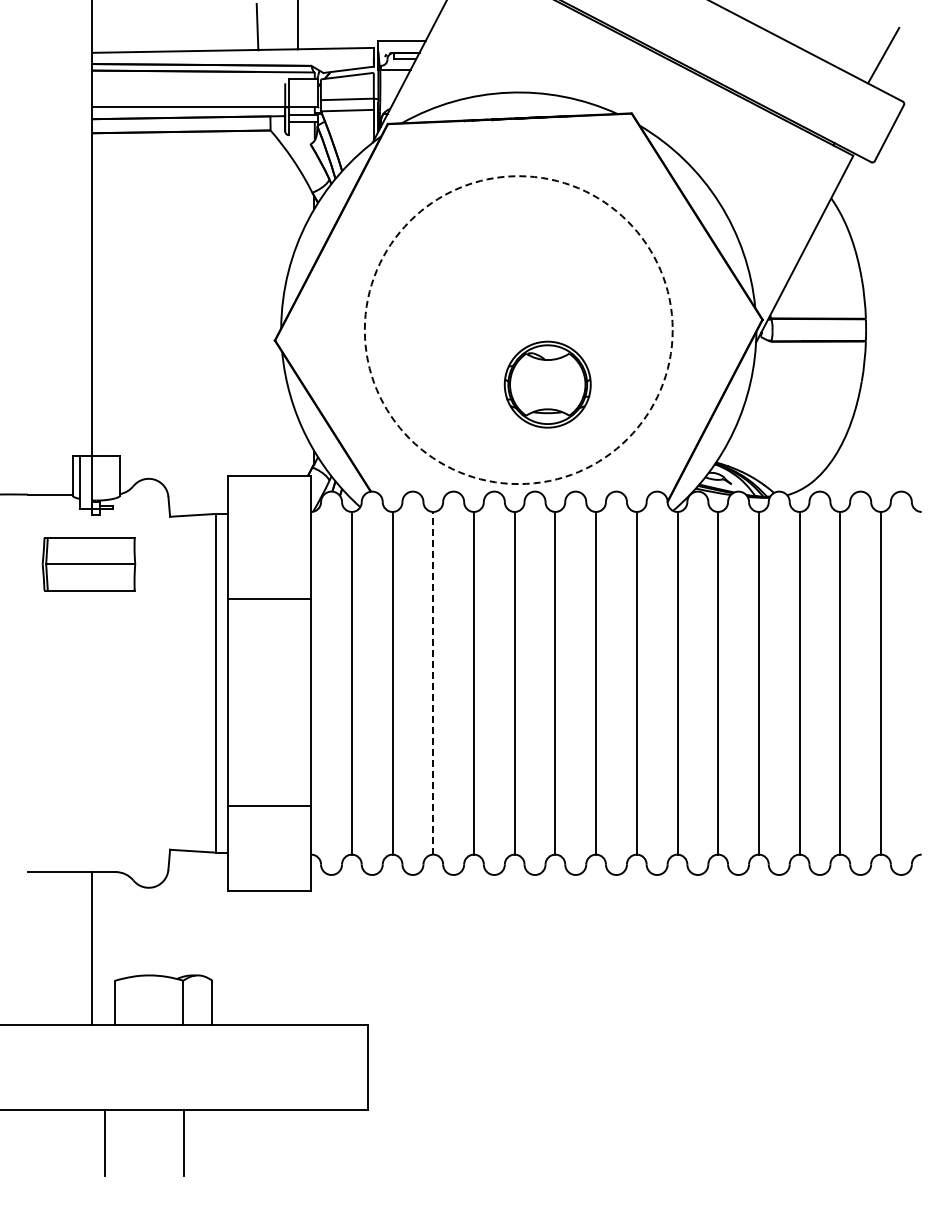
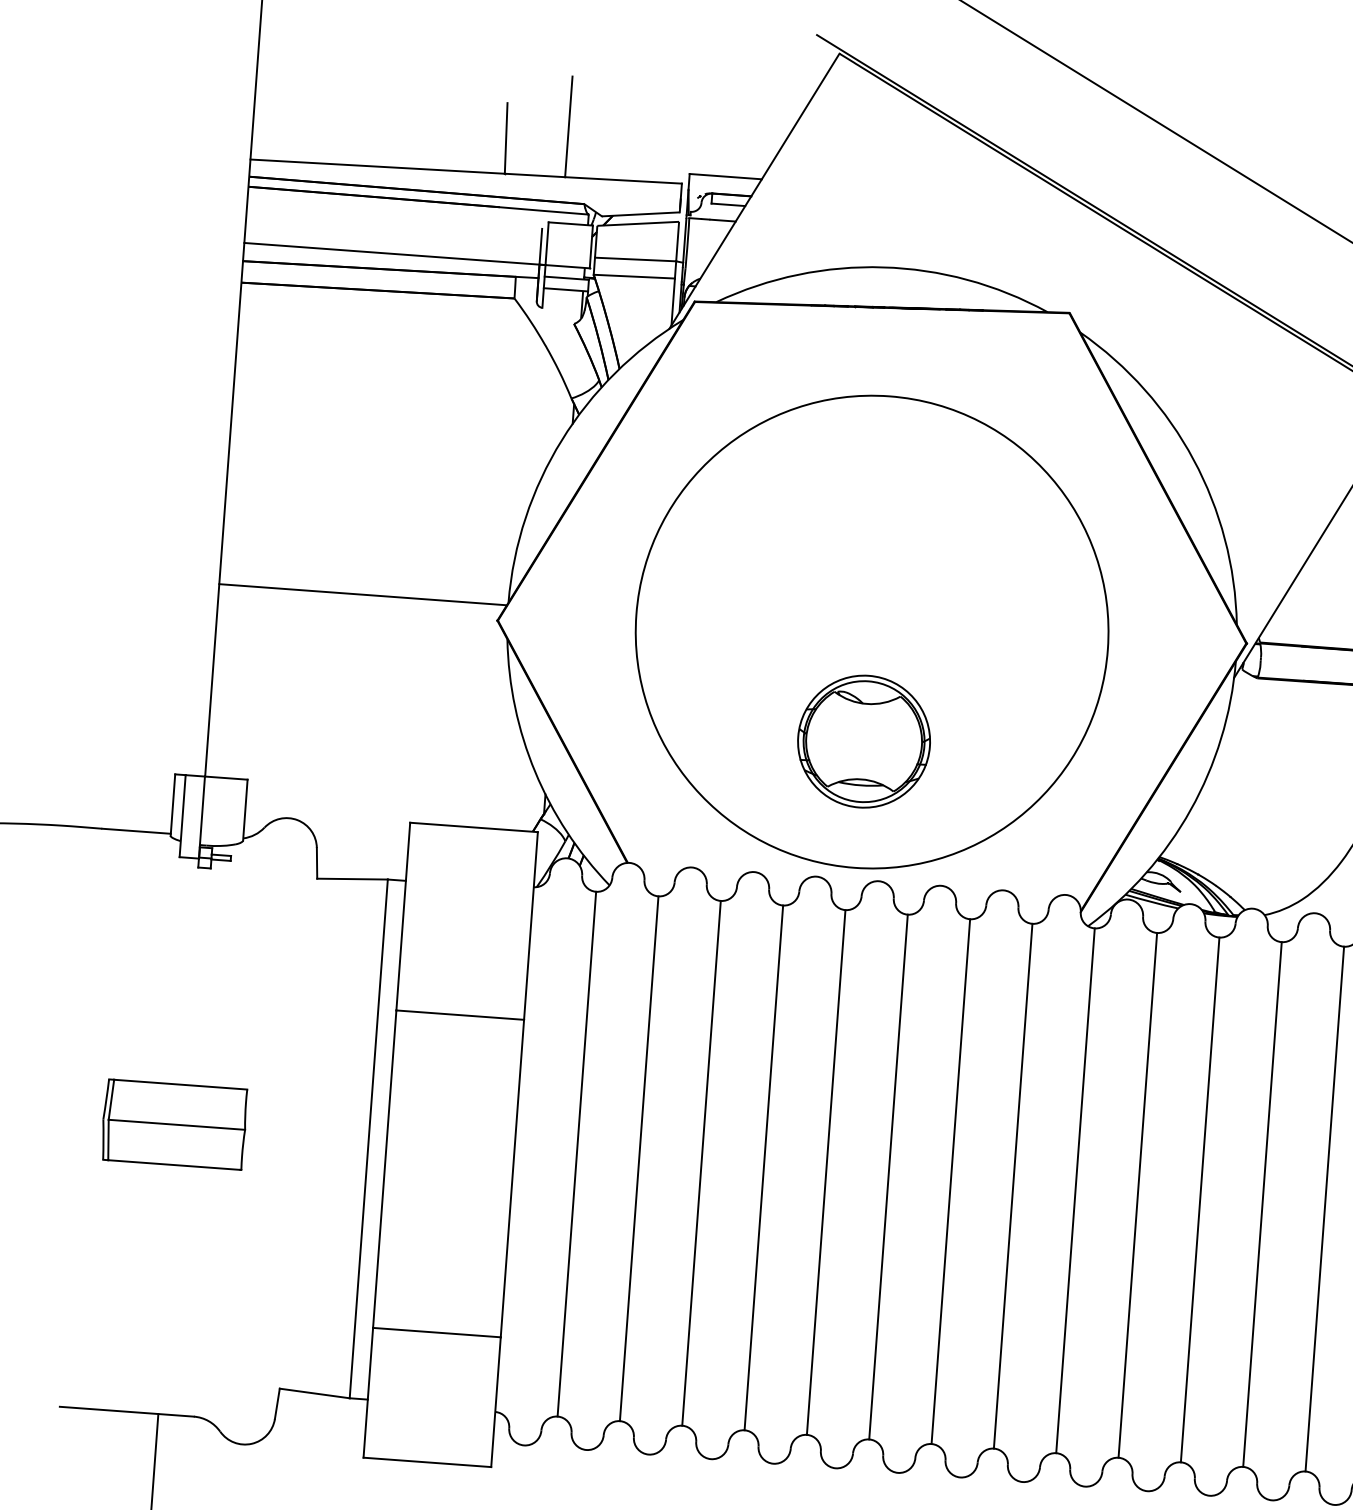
line: (186, 330) -> (363, 595), added
circle: (518, 330) -> (871, 632), dashed -> solid
part: (547, 384) -> (863, 741), moved
part: (88, 564) -> (173, 1124), moved
line: (433, 682) -> (701, 1162), dashed -> solid

